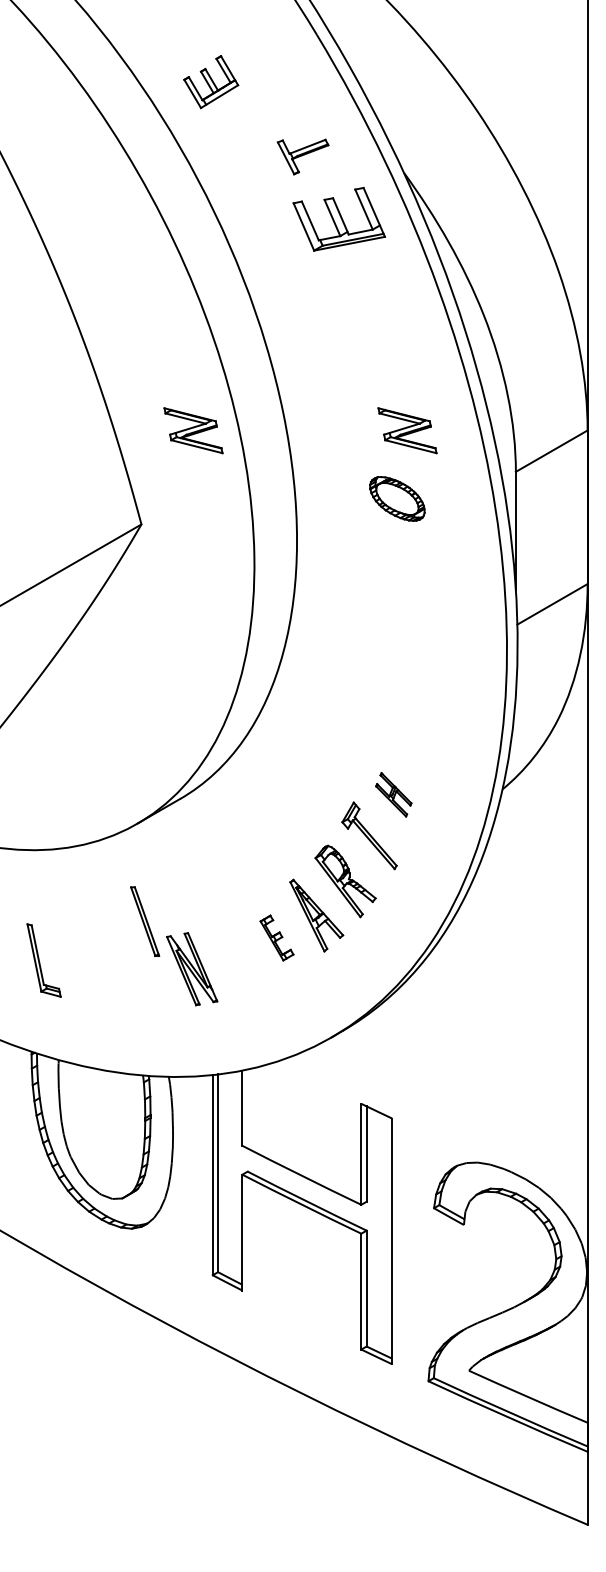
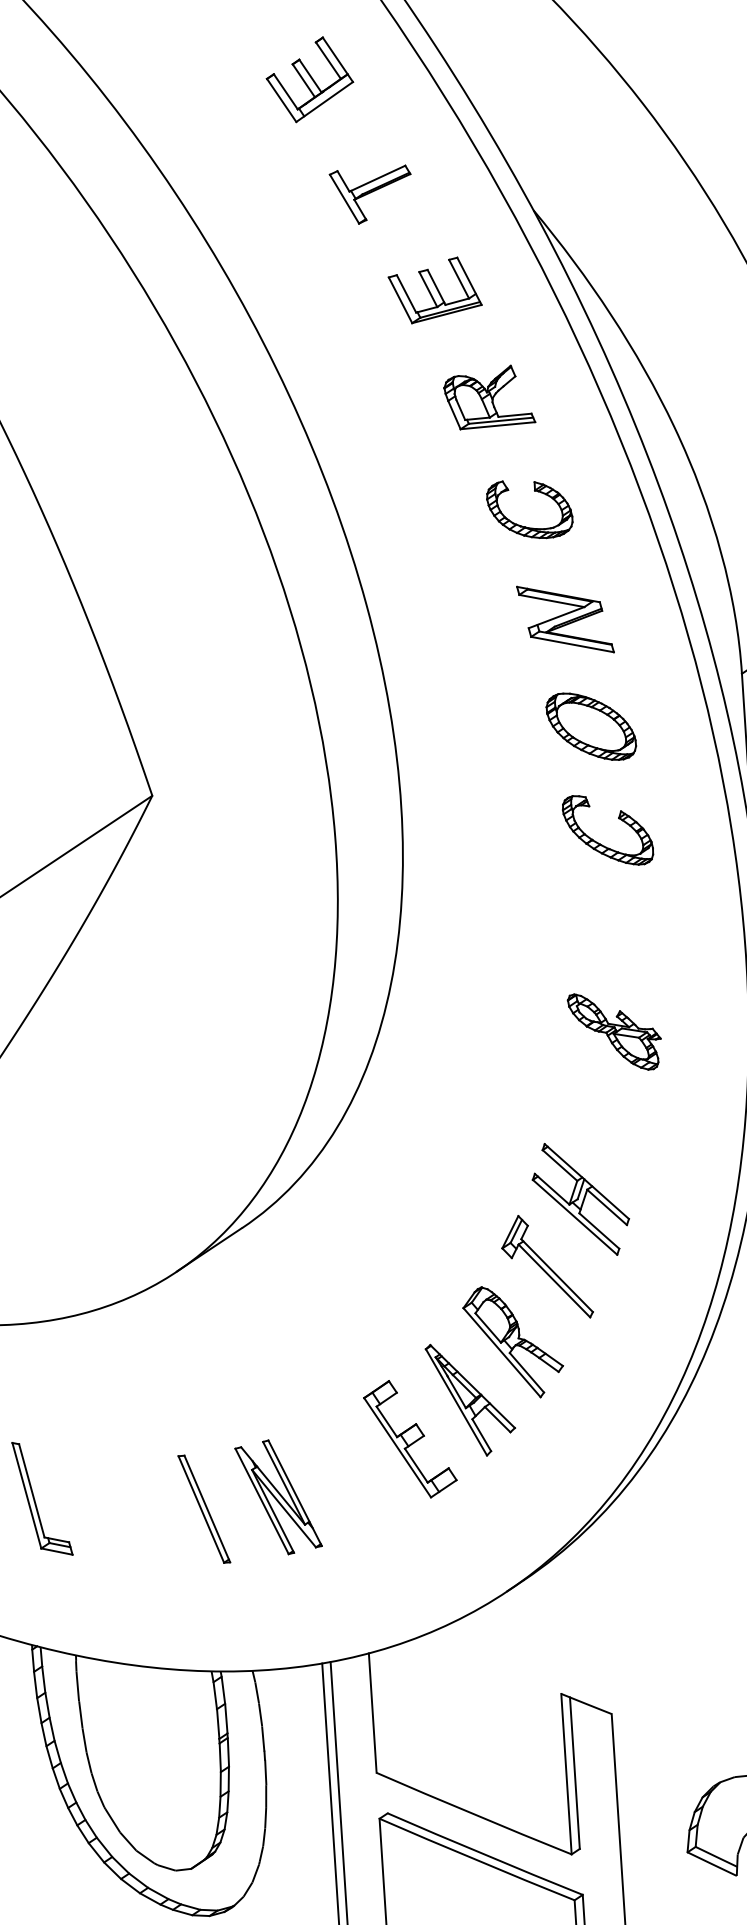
part: (211, 82) -> (310, 80), moved
part: (338, 218) -> (434, 289), size x0.62
part: (368, 288) -> (488, 397), added
part: (392, 349) -> (533, 492), added
part: (193, 430) -> (225, 641), removed
part: (397, 498) -> (591, 726), moved
part: (421, 572) -> (602, 843), added
part: (421, 691) -> (614, 1032), added
part: (393, 794) -> (580, 1199), size x1.67
part: (145, 921) -> (204, 1508), moved
part: (276, 937) -> (409, 1438), size x1.67

